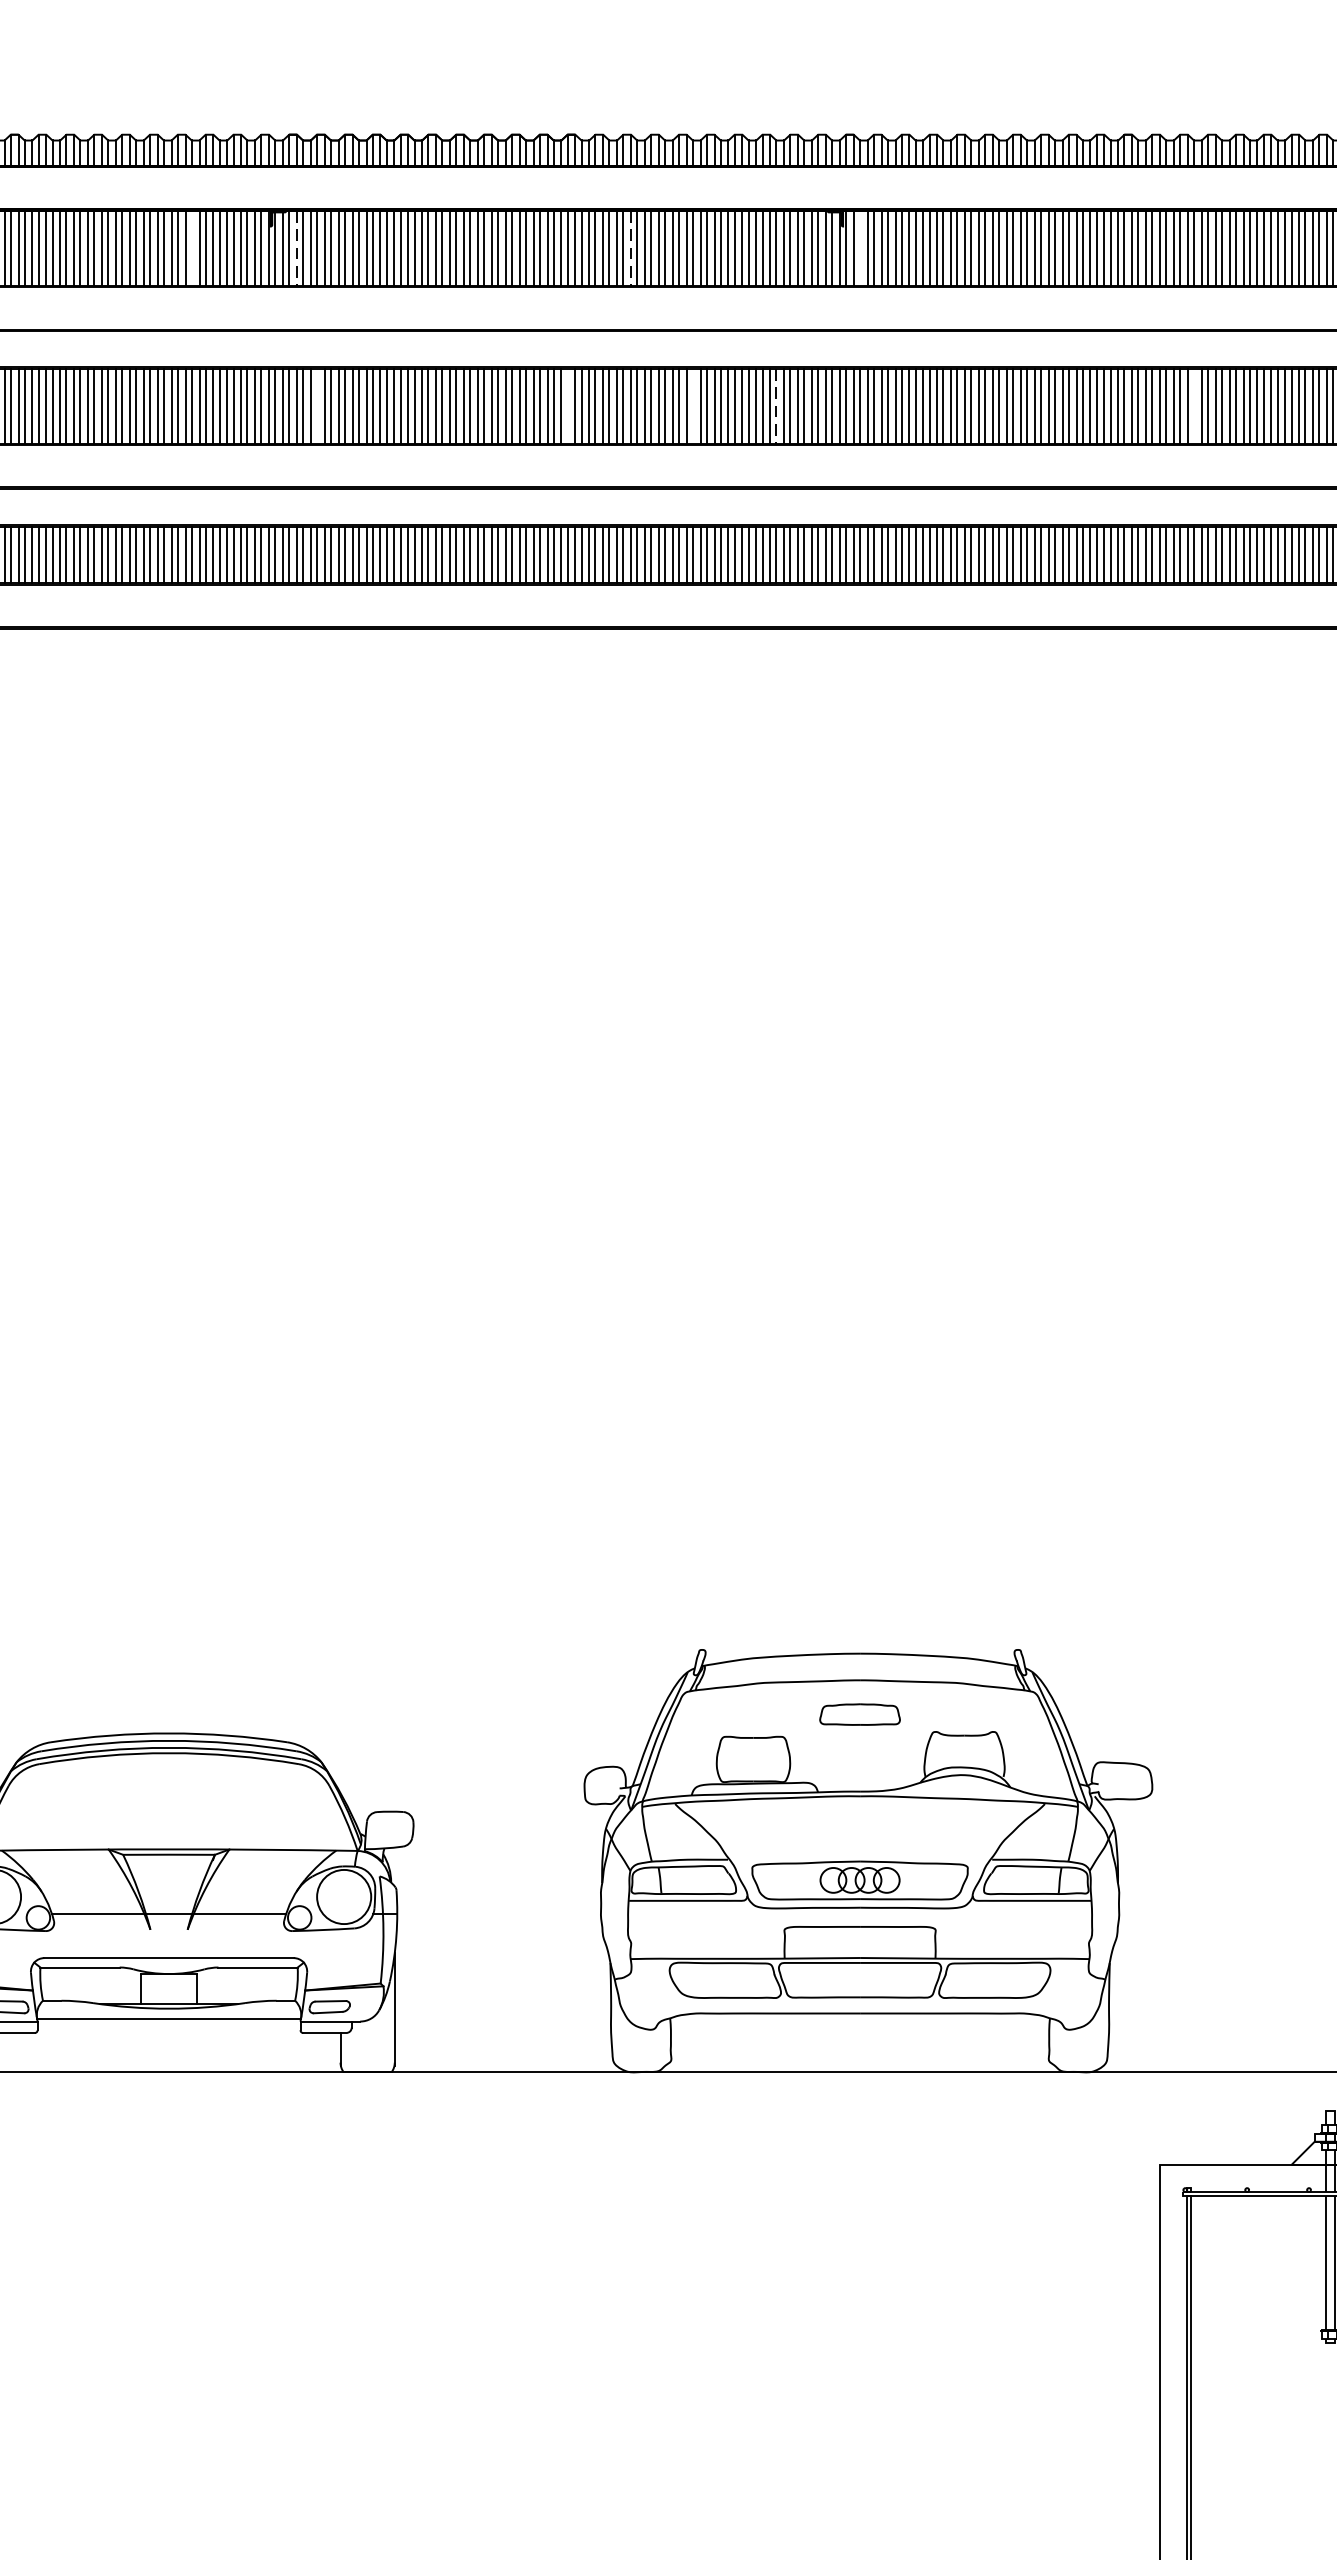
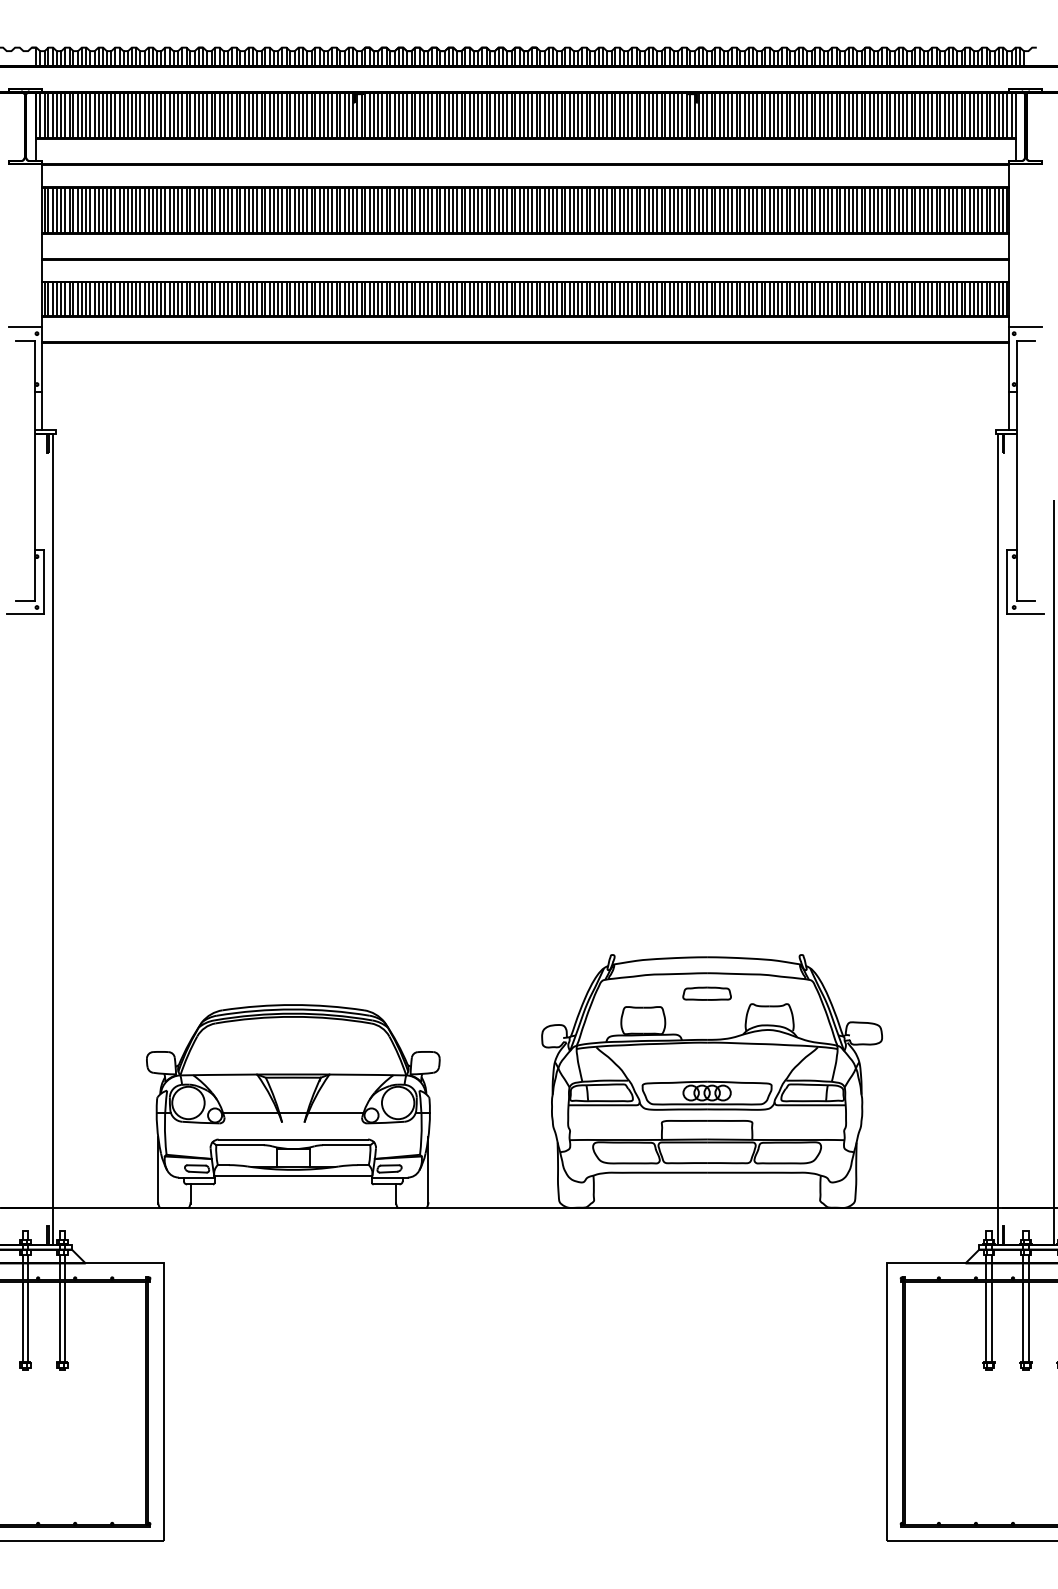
line: (191, 248) -> (306, 115), added
line: (860, 248) -> (707, 115), added
line: (296, 249) -> (369, 116), dashed -> solid
line: (630, 249) -> (569, 116), dashed -> solid
line: (316, 404) -> (381, 209), added
line: (566, 404) -> (531, 209), added
line: (693, 404) -> (607, 209), added
line: (1194, 404) -> (907, 209), added
line: (777, 406) -> (657, 210), dashed -> solid

